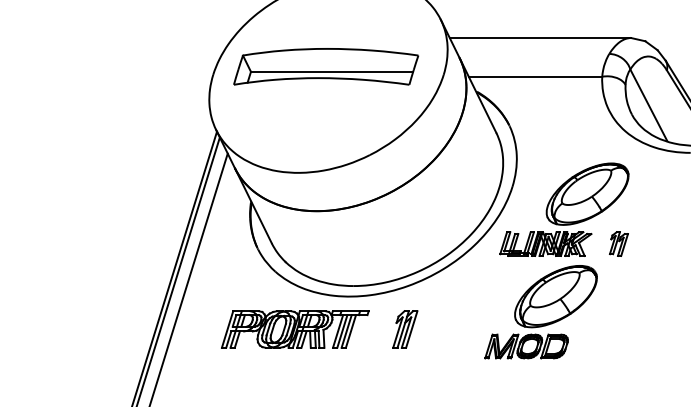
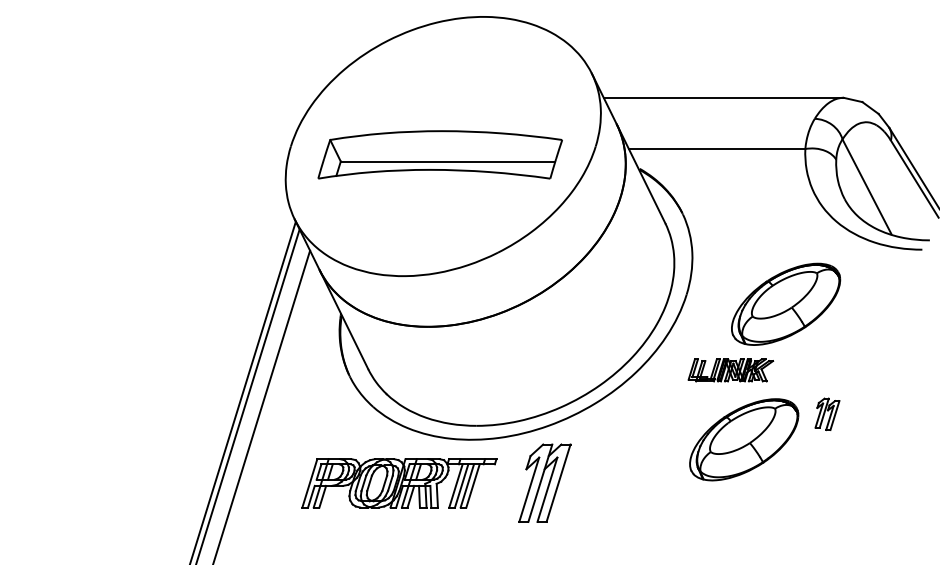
part: (325, 66) -> (439, 154), moved
part: (545, 244) -> (730, 370), size x0.7
part: (618, 244) -> (827, 414), moved
part: (404, 329) -> (544, 483), size x1.6
part: (525, 346) -> (704, 505), removed

